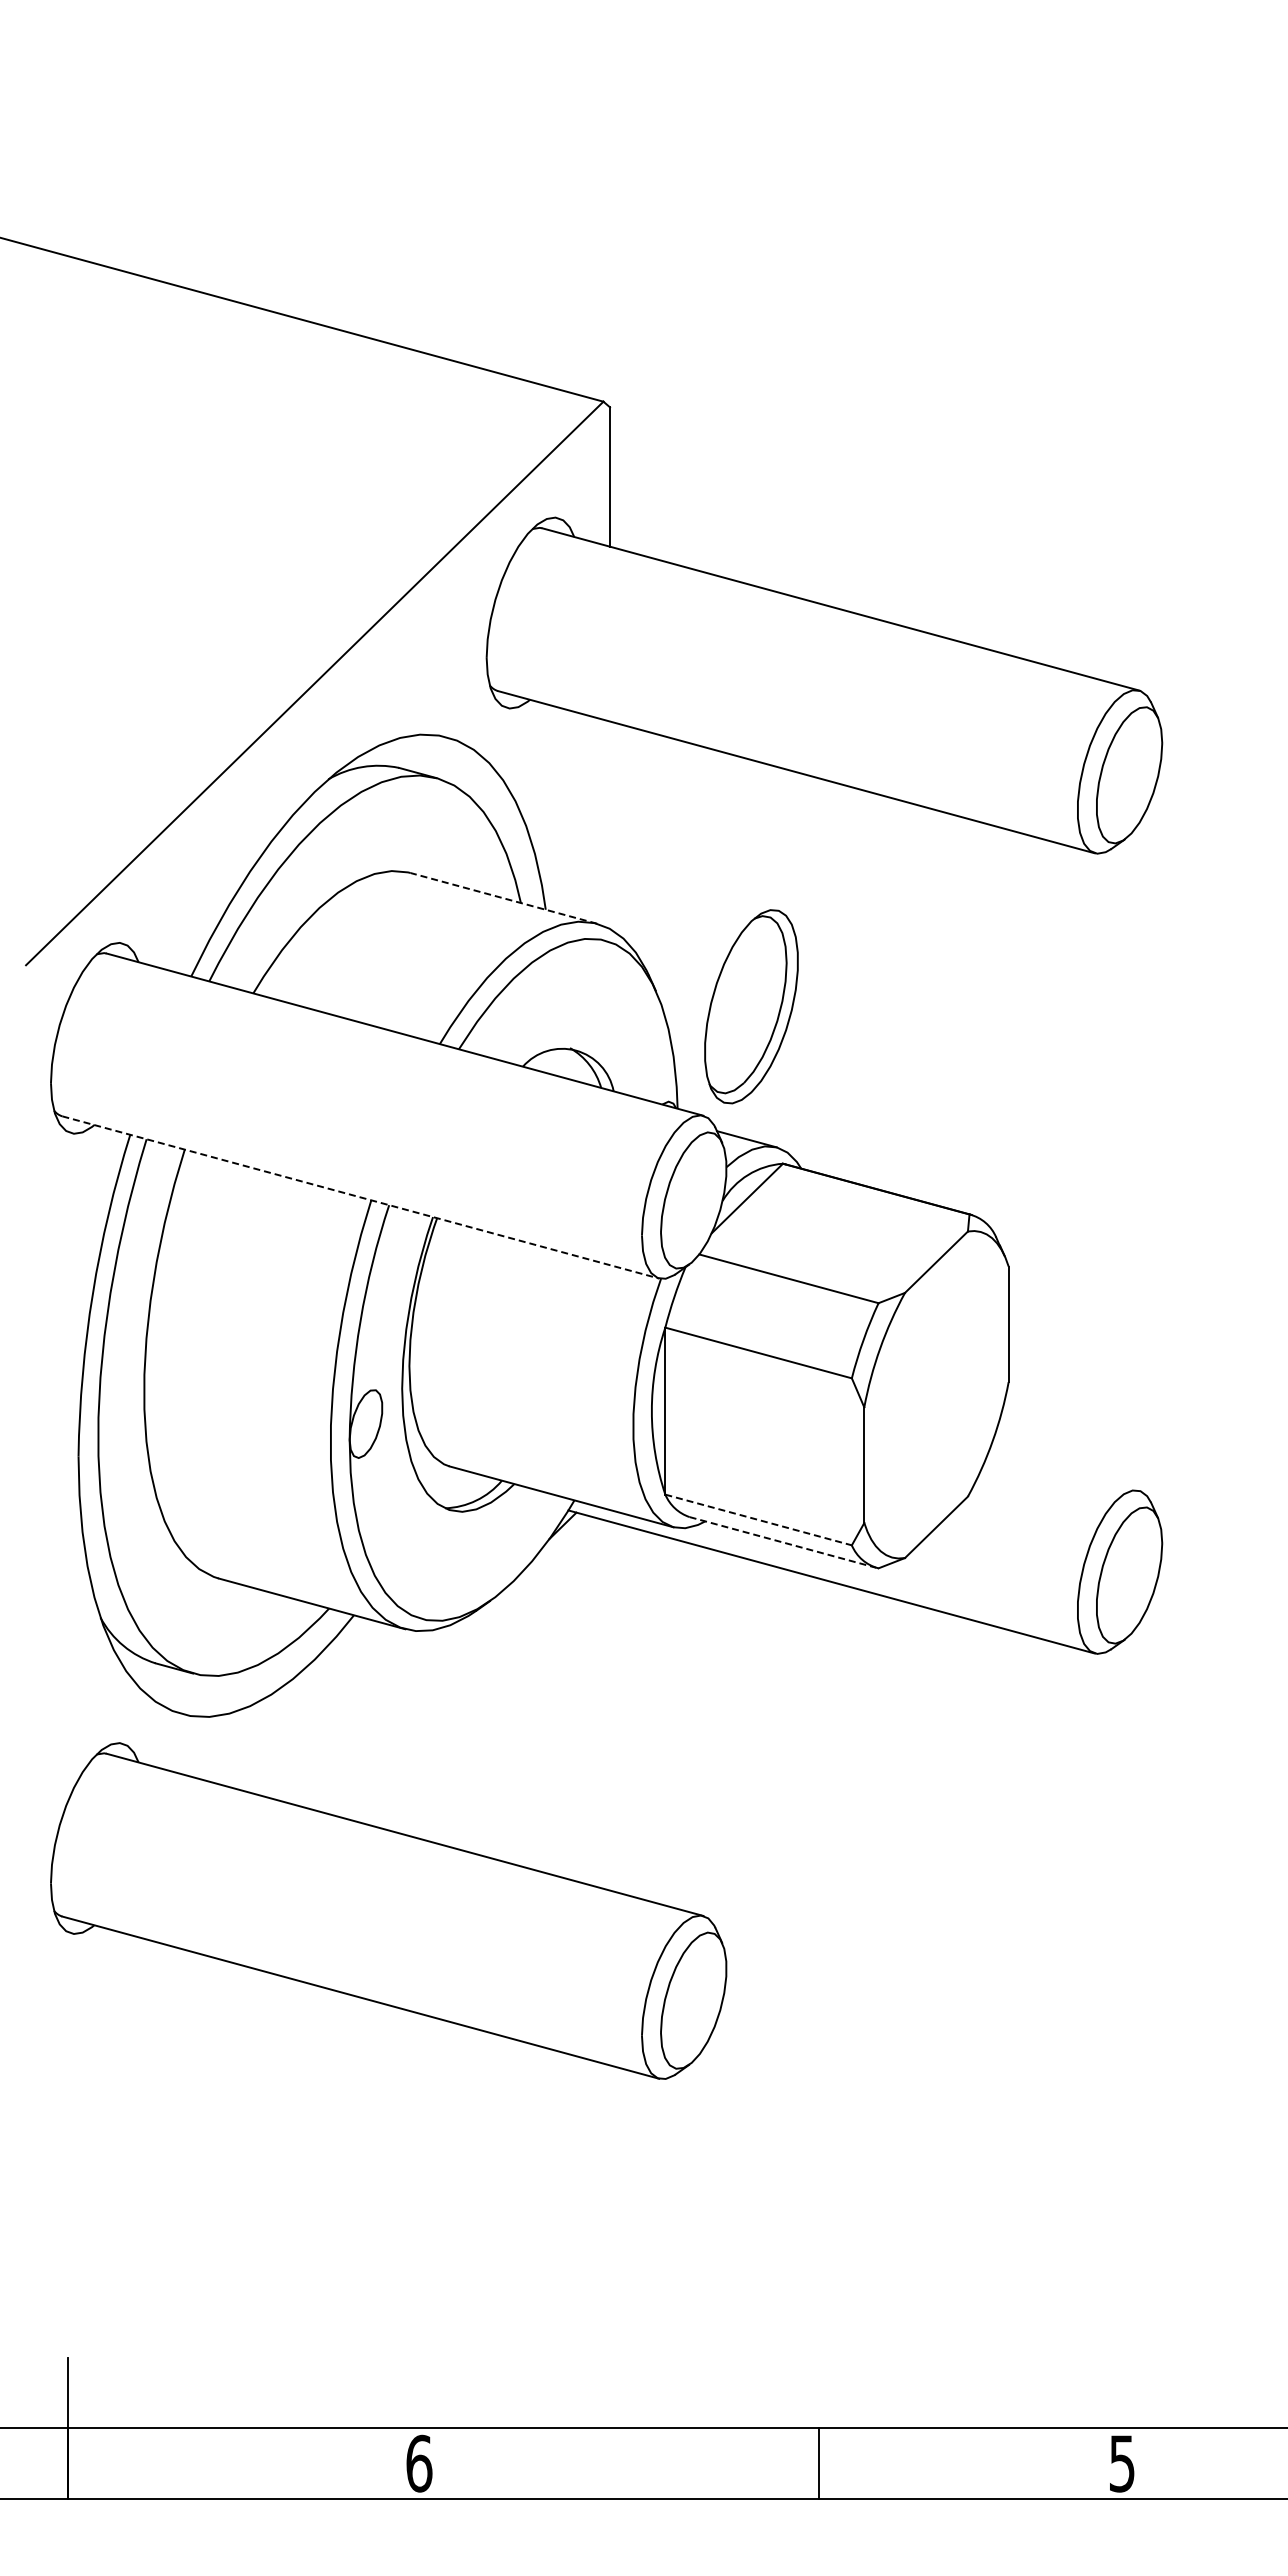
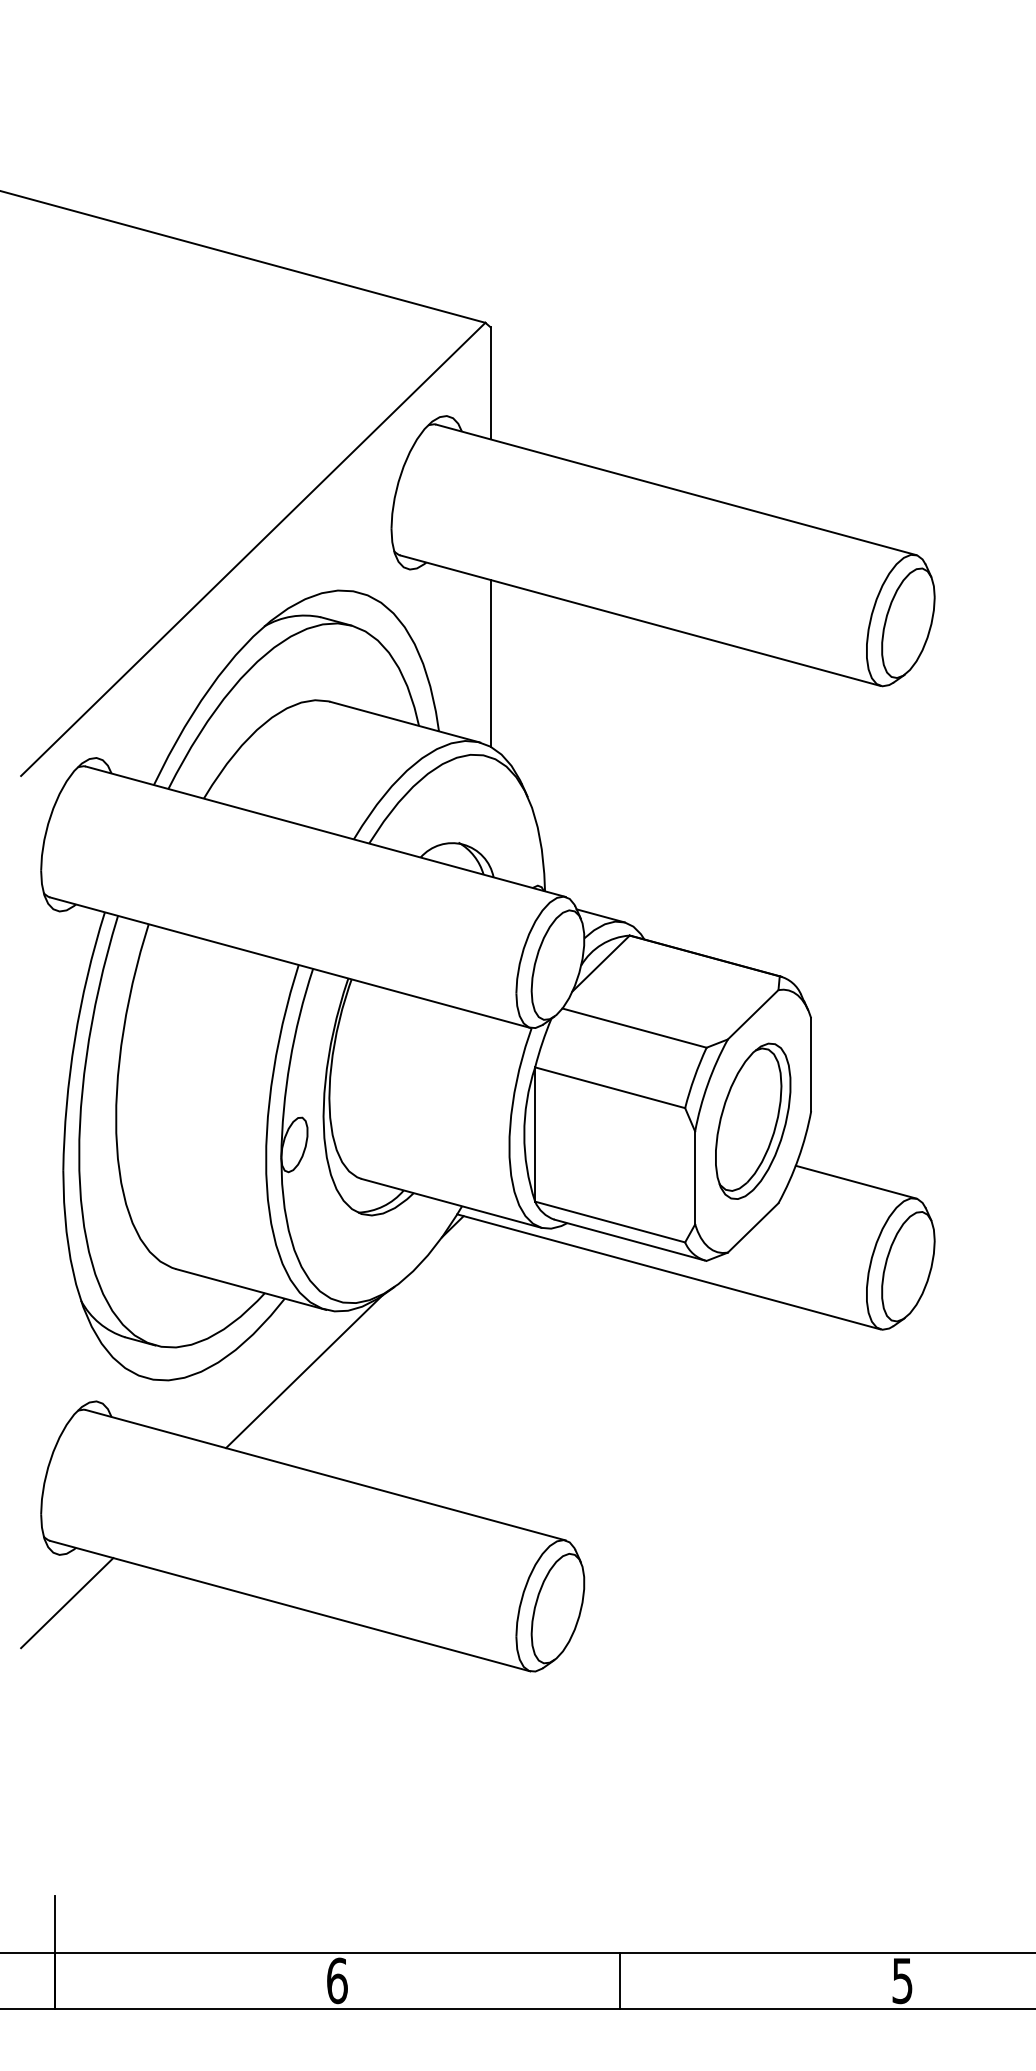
line: (610, 824) -> (491, 662), added
line: (503, 898) -> (405, 722), dashed -> solid
part: (751, 1006) -> (753, 1121), moved
line: (361, 1197) -> (290, 962), dashed -> solid
line: (1064, 1470) -> (856, 1182), added
line: (758, 1519) -> (610, 1221), dashed -> solid
line: (782, 1542) -> (629, 1240), dashed -> solid
line: (377, 1706) -> (303, 1372), added
line: (83, 1993) -> (67, 1602), added
line: (819, 2463) -> (620, 1980), moved

